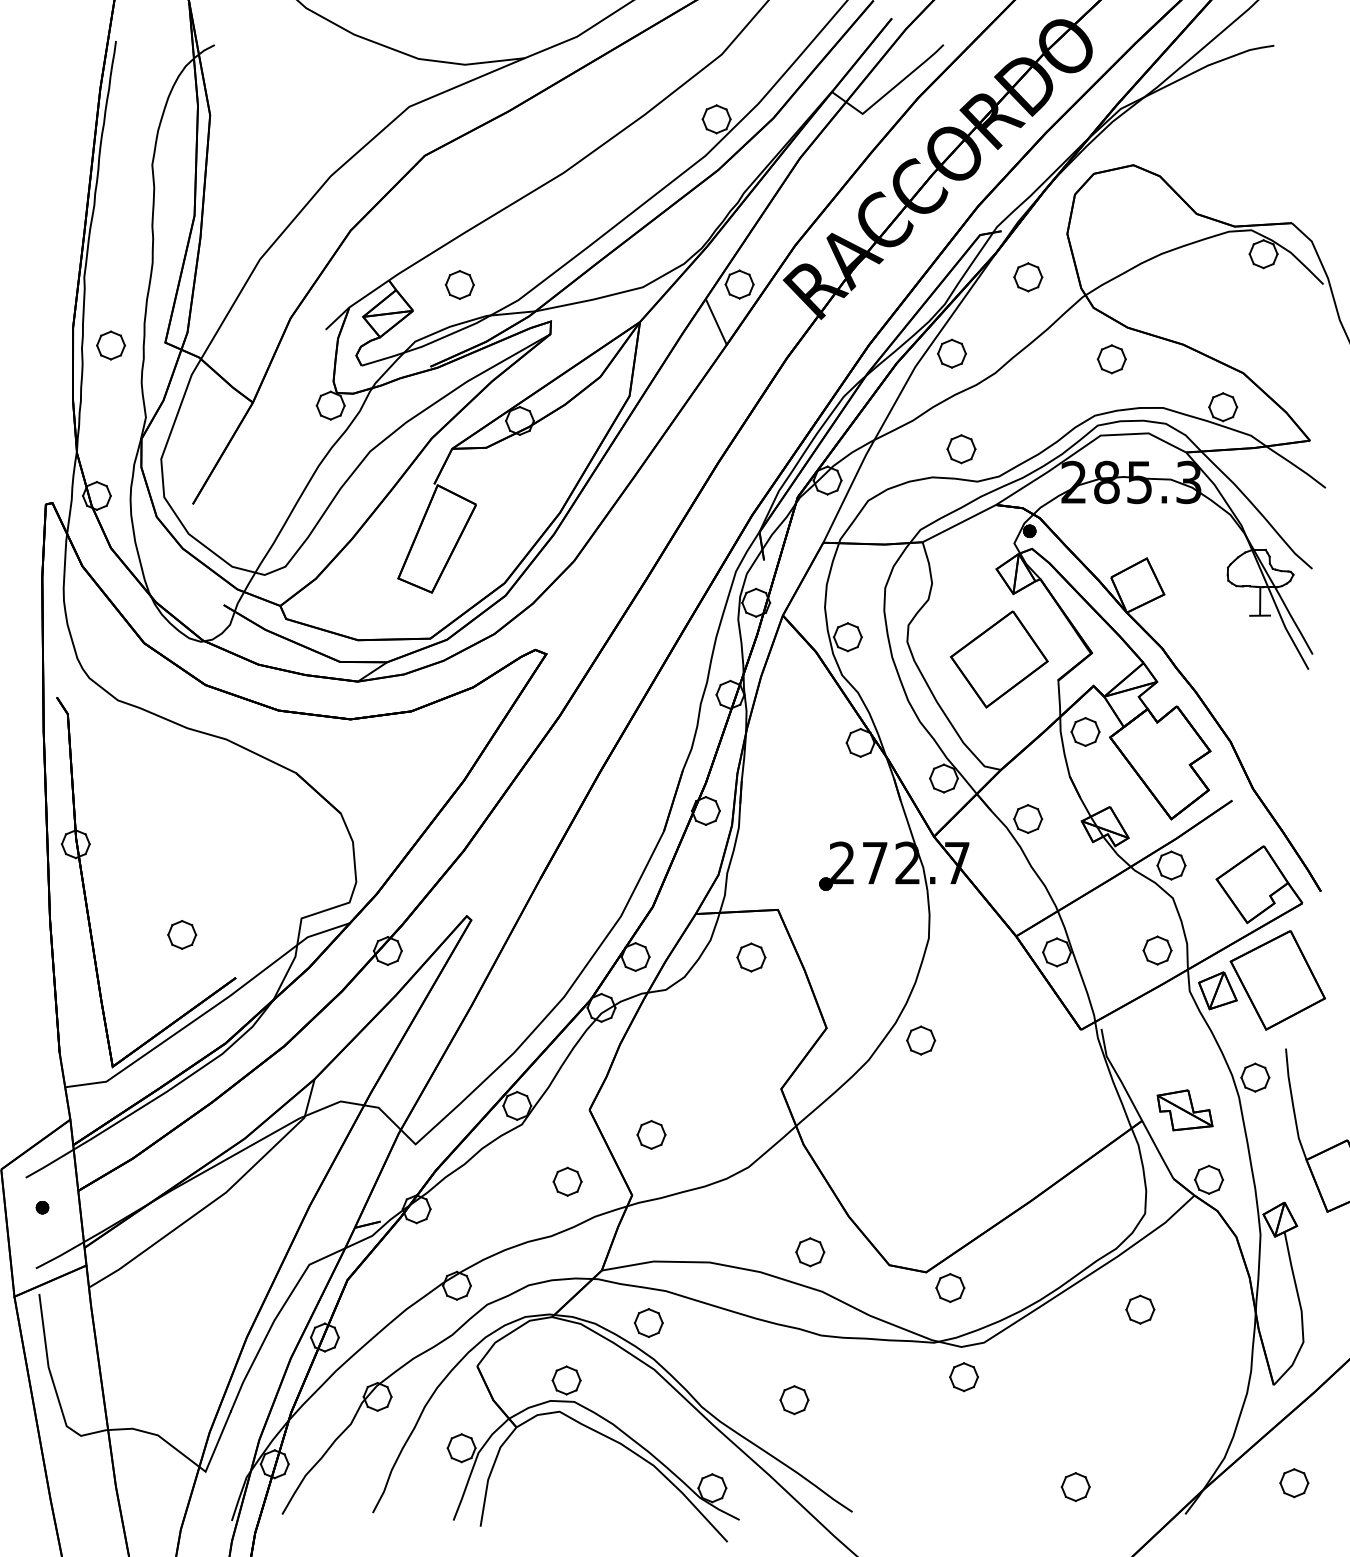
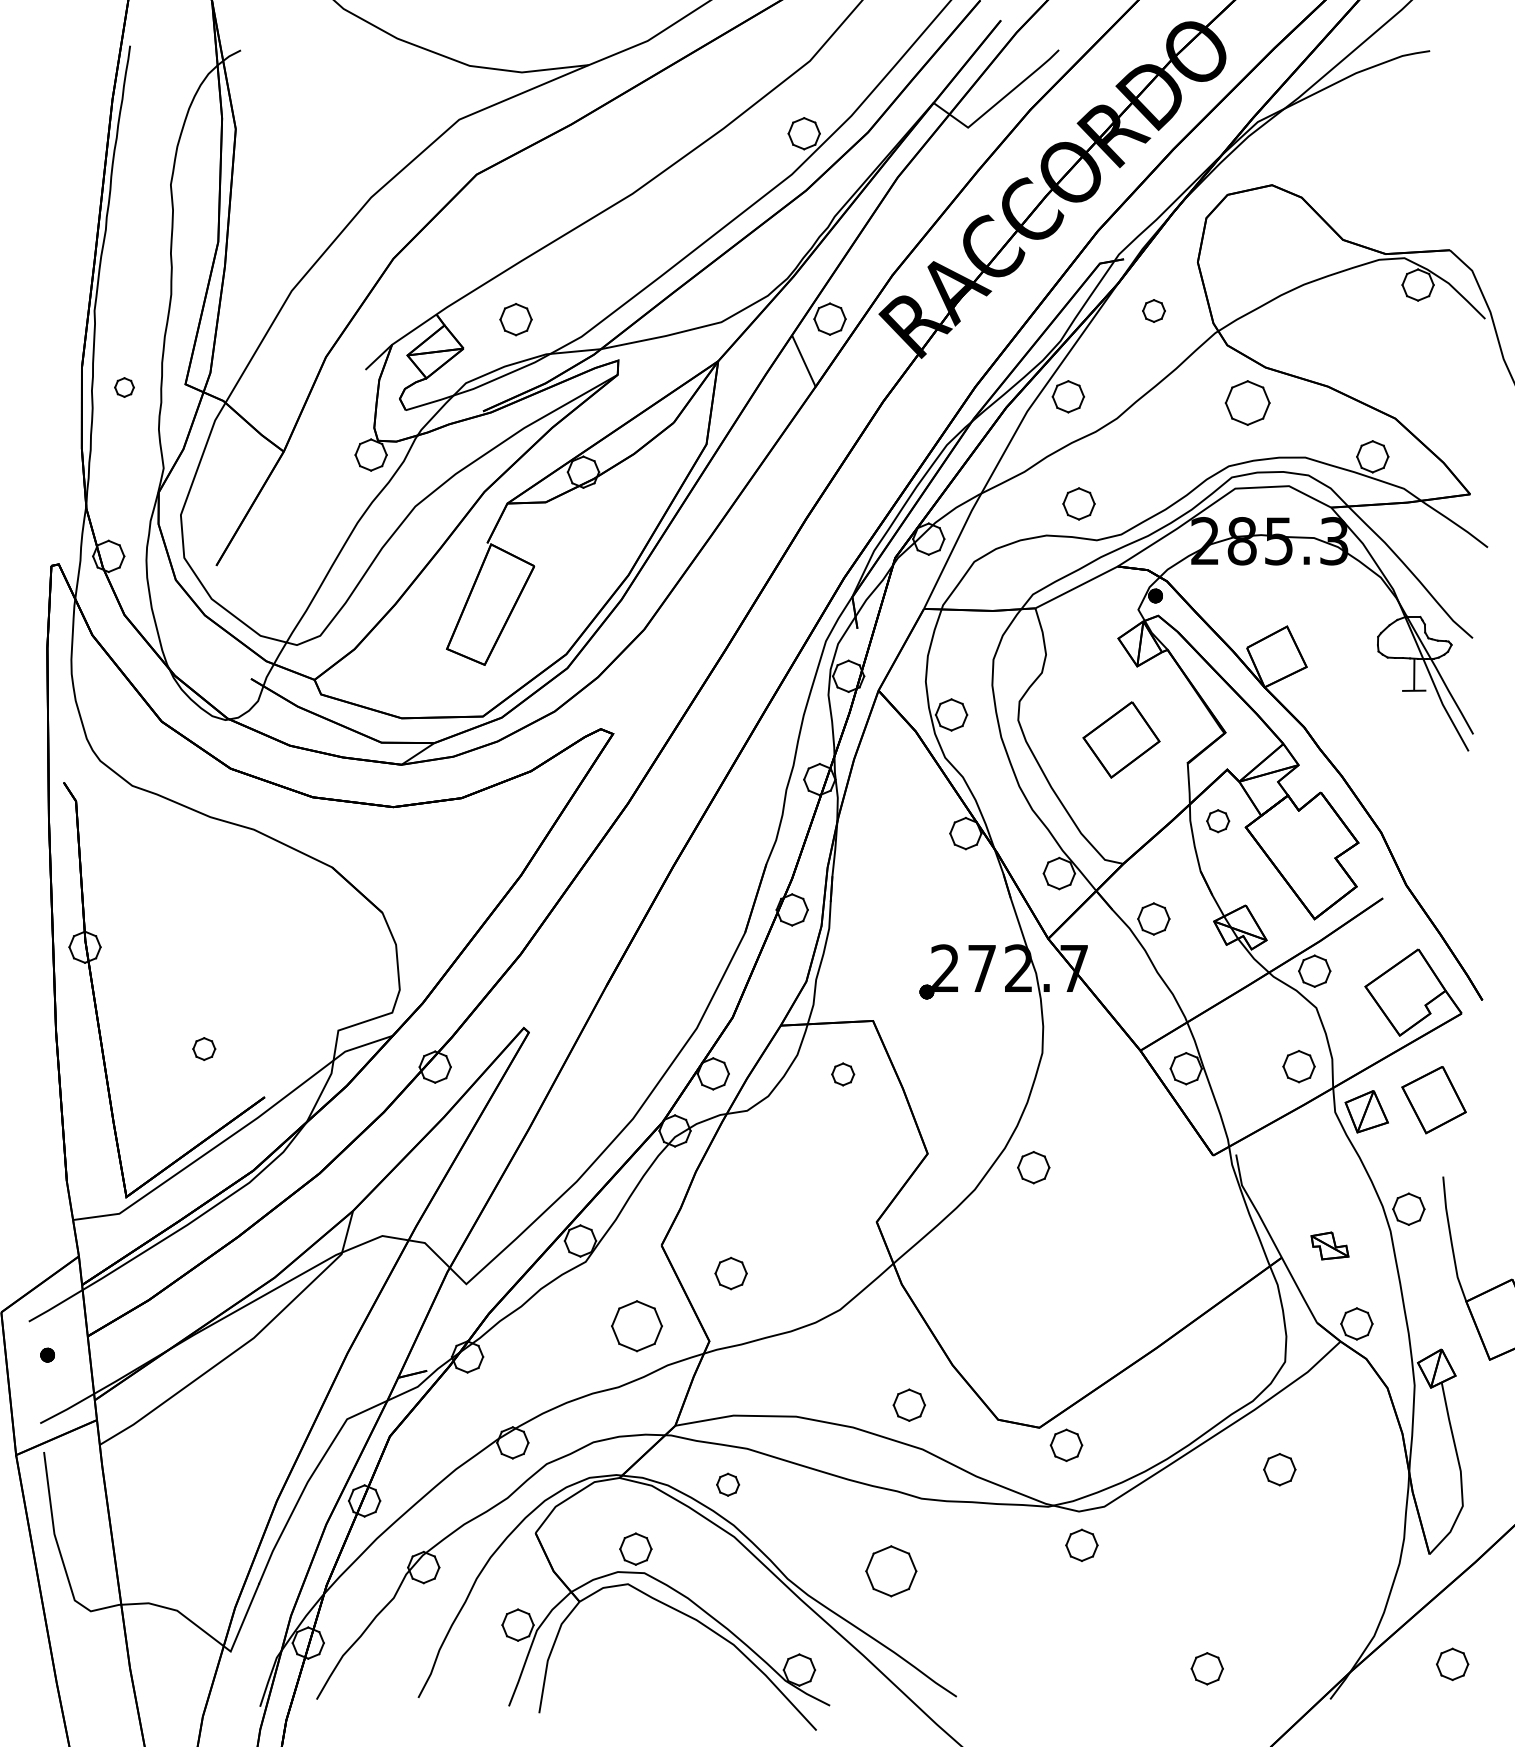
part: (1027, 276) -> (1153, 310), size x0.7
part: (110, 345) -> (124, 387), size x0.6
part: (1111, 358) -> (1247, 402), size x1.4
part: (999, 659) -> (1121, 739), size x0.7
part: (1084, 731) -> (1217, 820), size x0.7
part: (181, 934) -> (203, 1048), size x0.7
part: (750, 957) -> (842, 1074), size x0.7
part: (1277, 979) -> (1433, 1099), size x0.6
part: (1184, 1109) -> (1329, 1245), size x0.6
part: (567, 1181) -> (636, 1325), size x1.6
part: (648, 1322) -> (727, 1484), size x0.7
part: (794, 1399) -> (891, 1570), size x1.6

